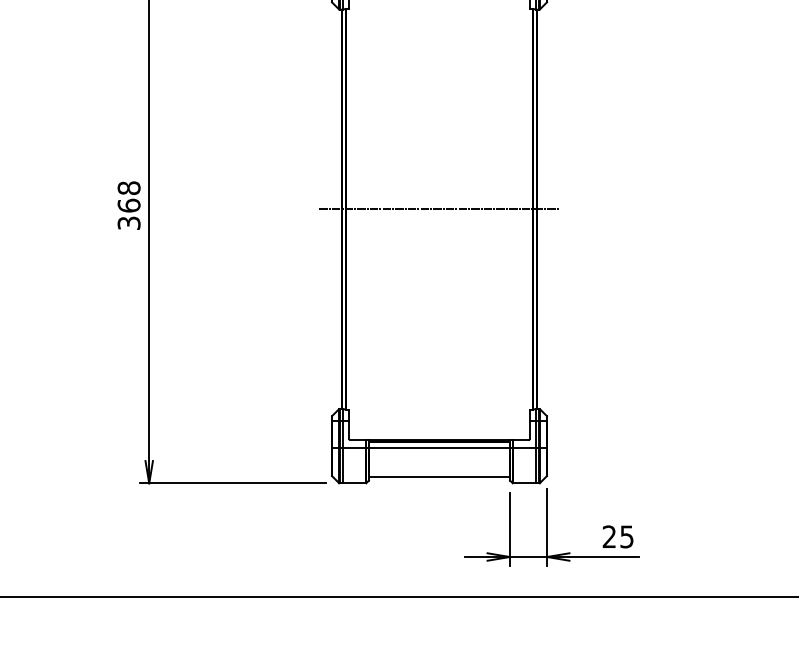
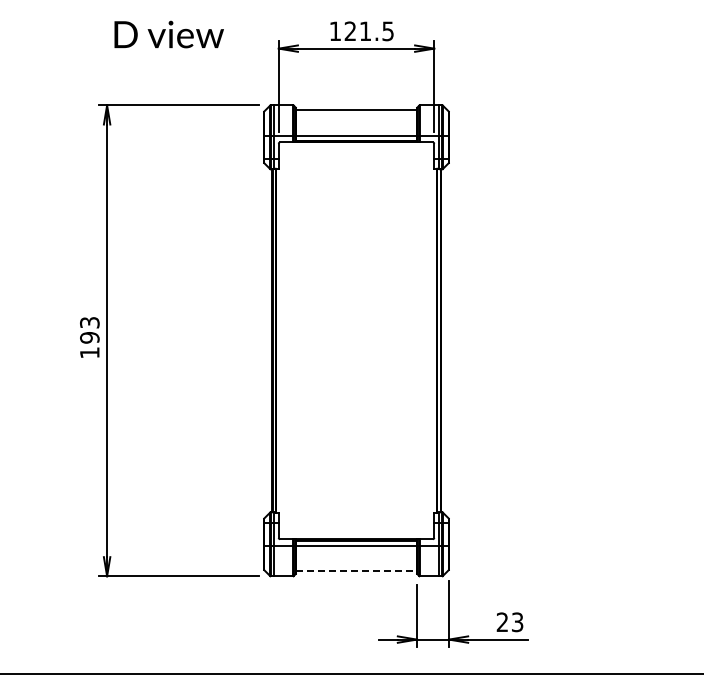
text: (128, 205) -> (89, 337), 368 -> 193
line: (439, 208) -> (356, 340), removed
line: (440, 477) -> (357, 571), solid -> dashed
text: (626, 535) -> (517, 621), 25 -> 23

